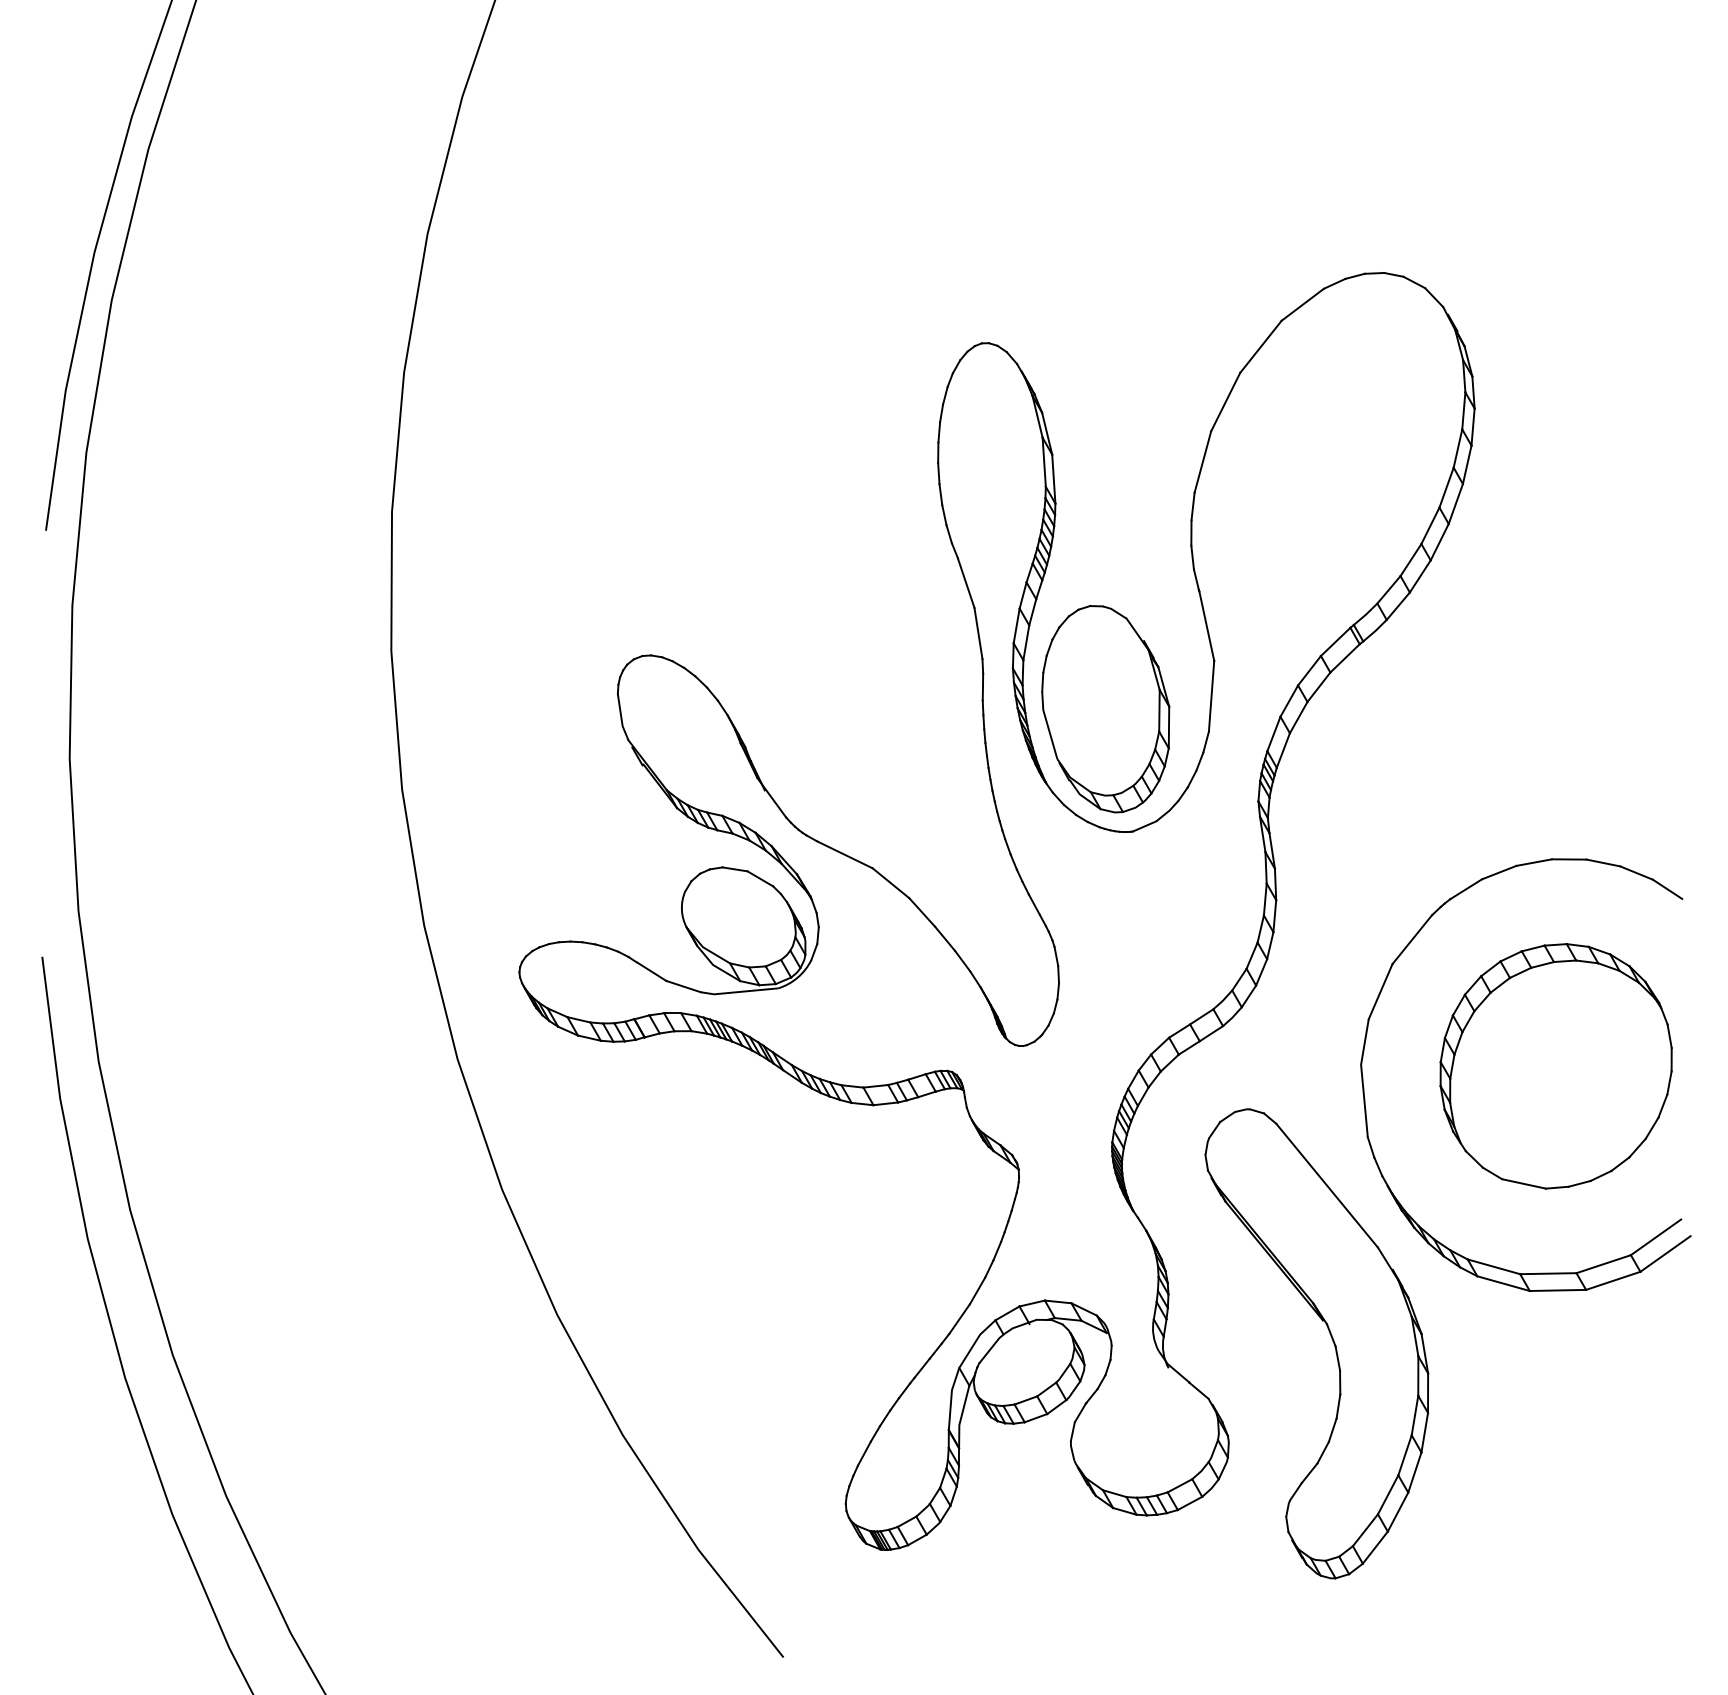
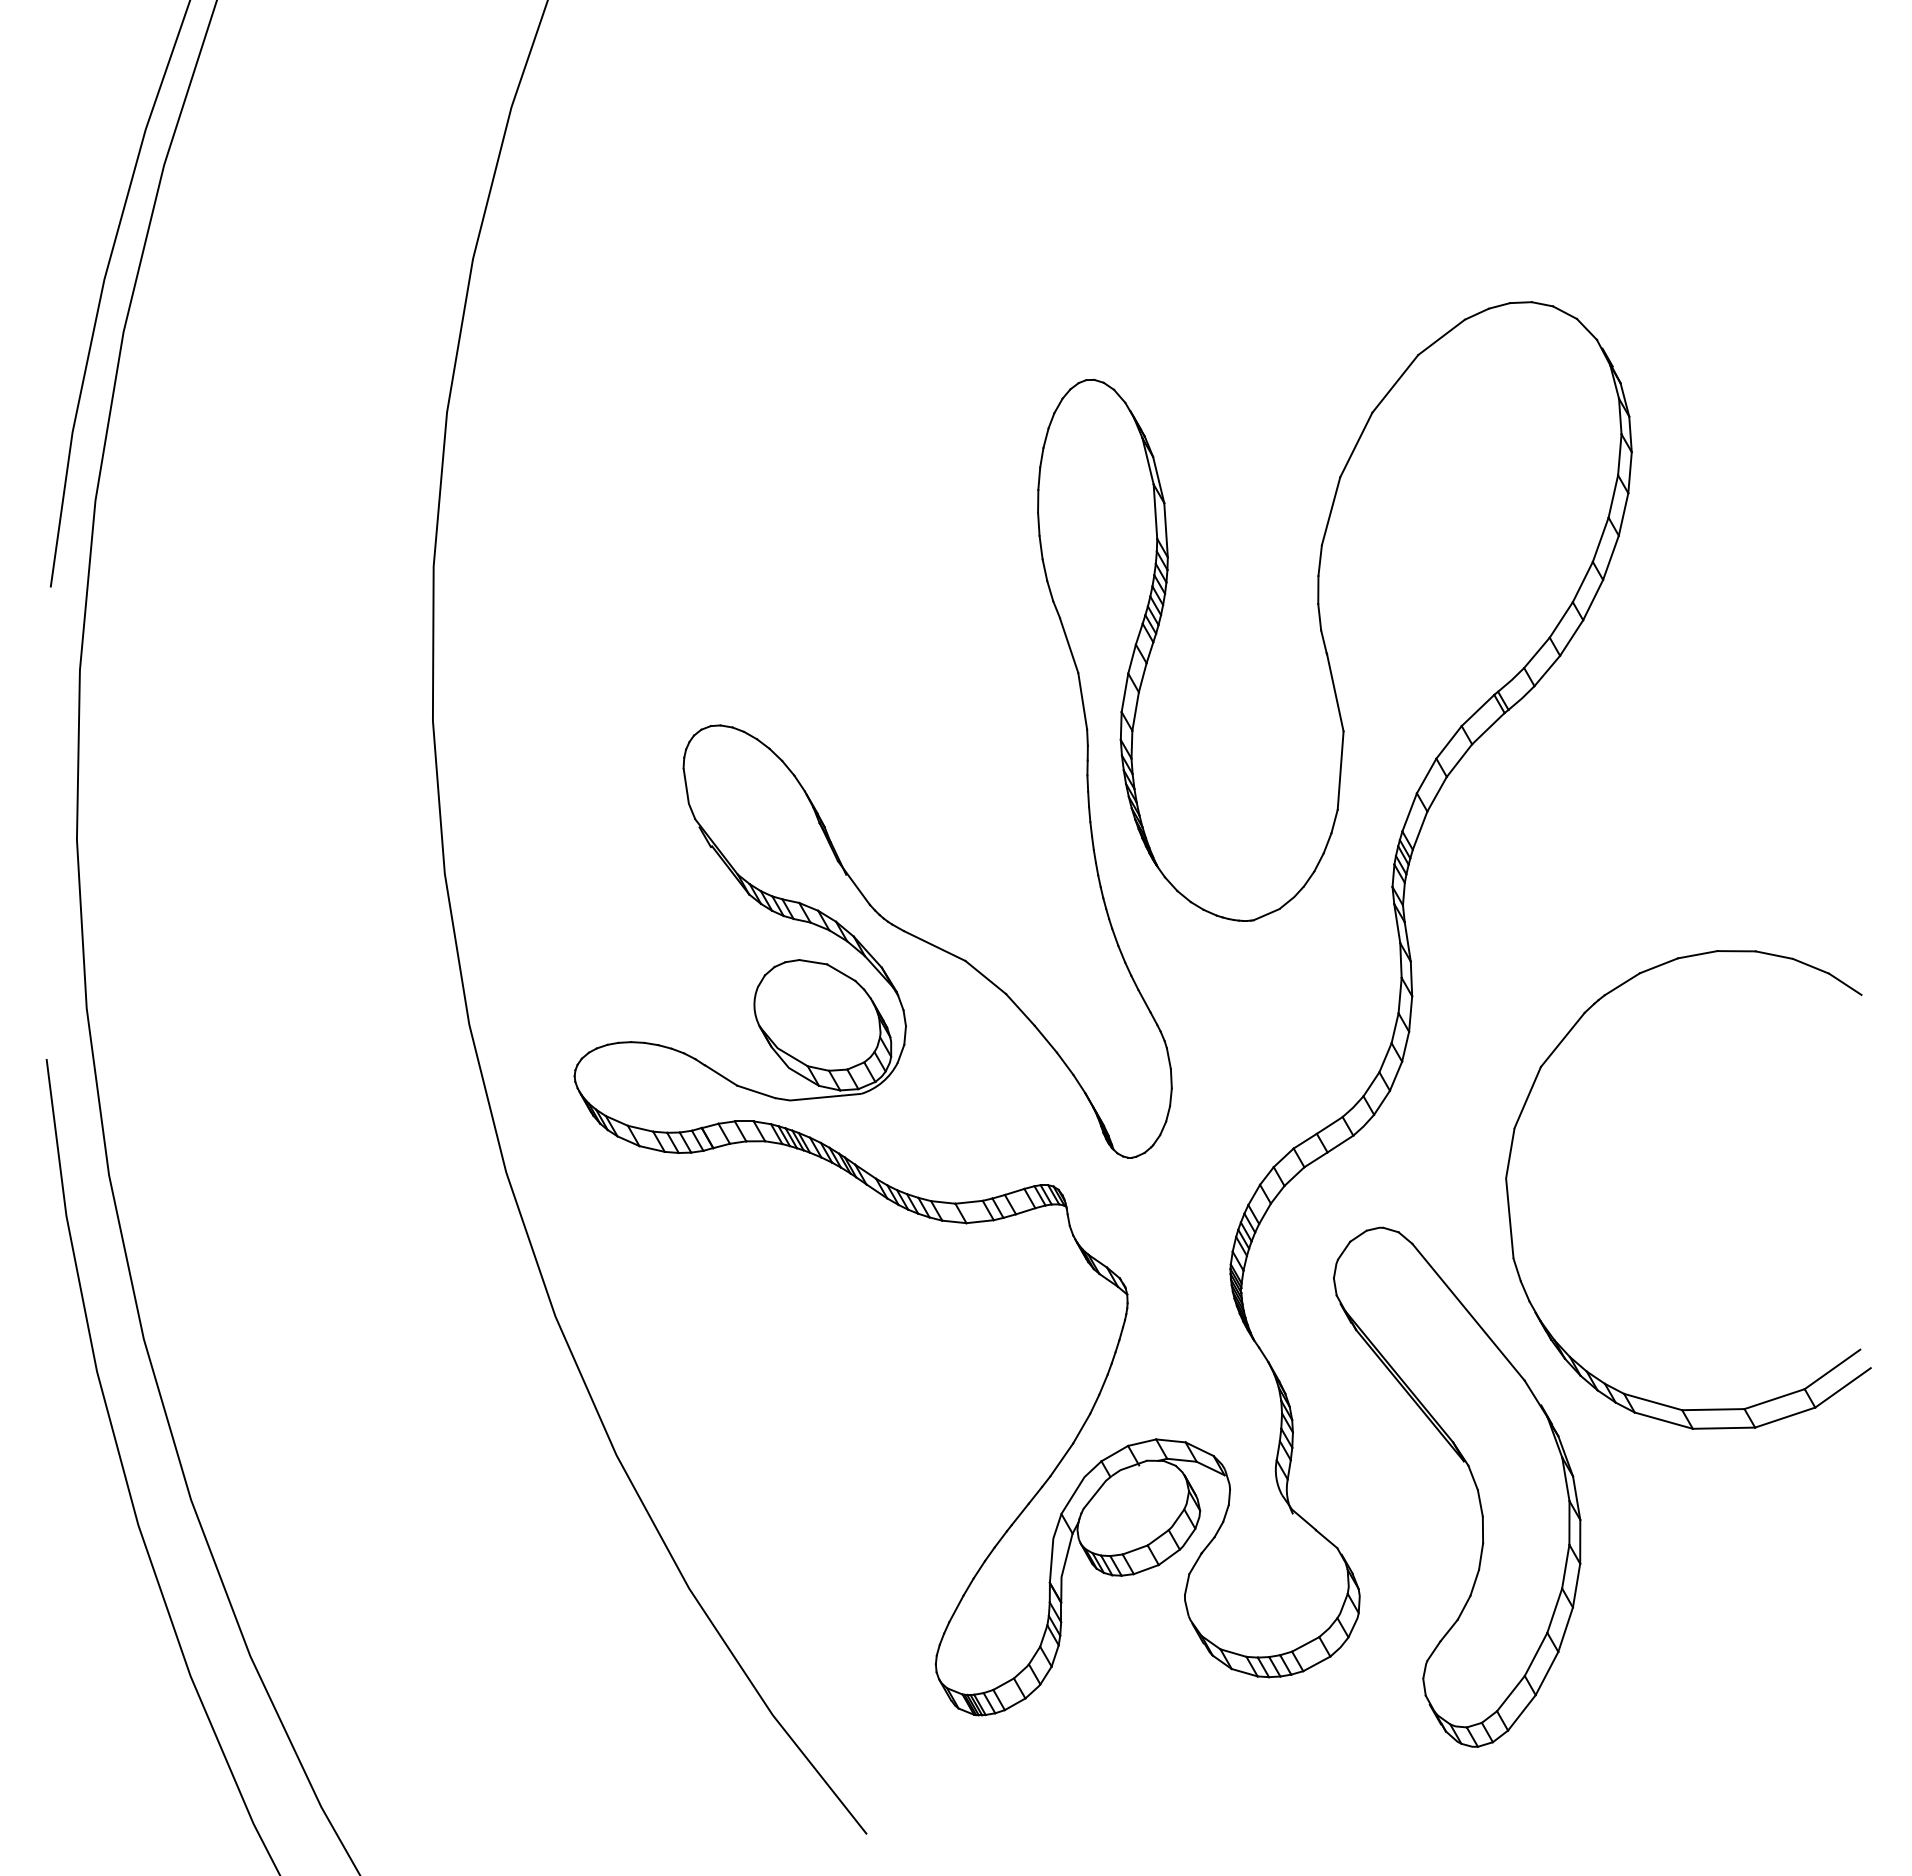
part: (1105, 708) -> (1223, 784), removed
part: (1555, 1065) -> (1721, 1179), removed

